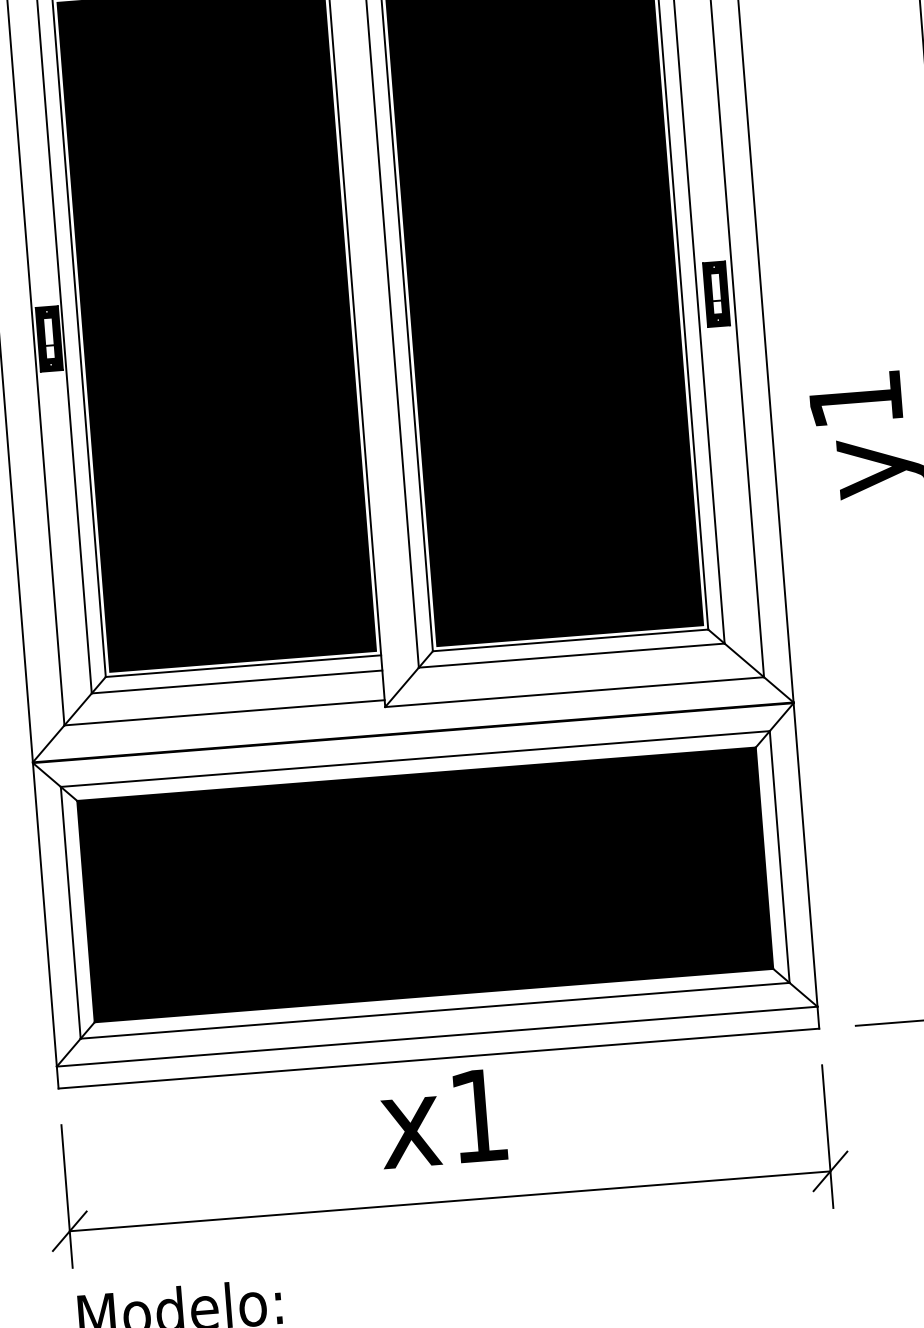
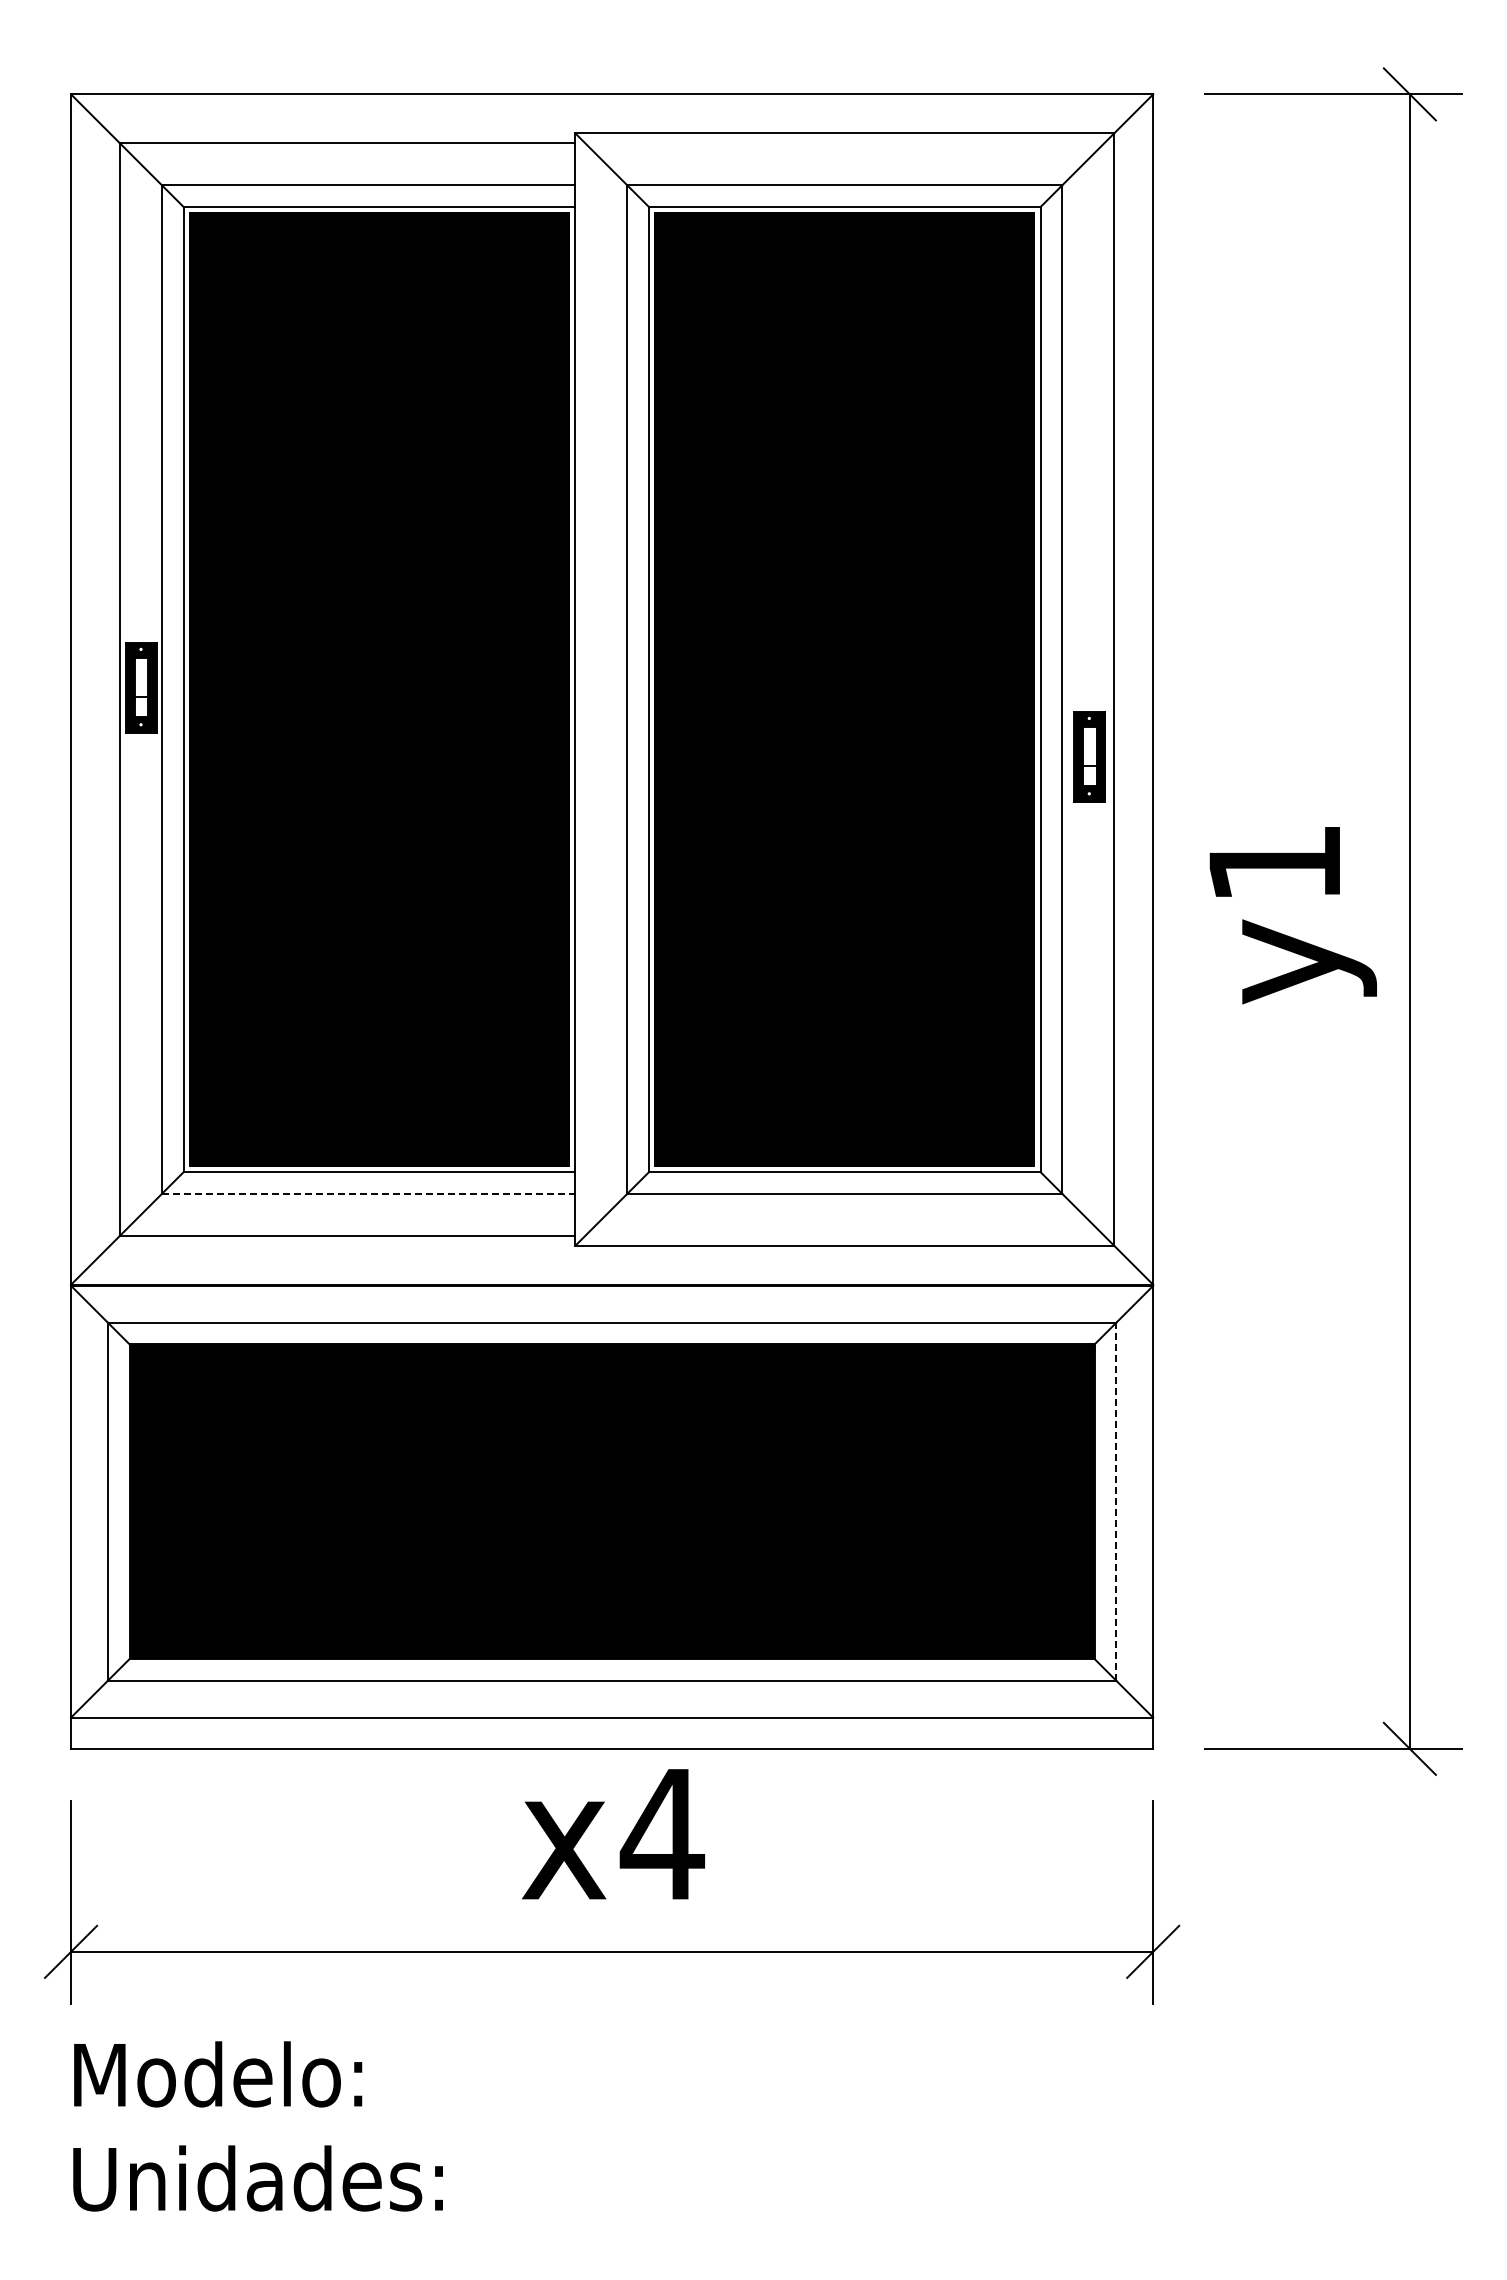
part: (716, 293) -> (1089, 756), moved
line: (236, 681) -> (368, 1193), solid -> dashed
line: (779, 856) -> (1116, 1501), solid -> dashed
text: (479, 1116) -> (662, 1834), x1 -> x4

